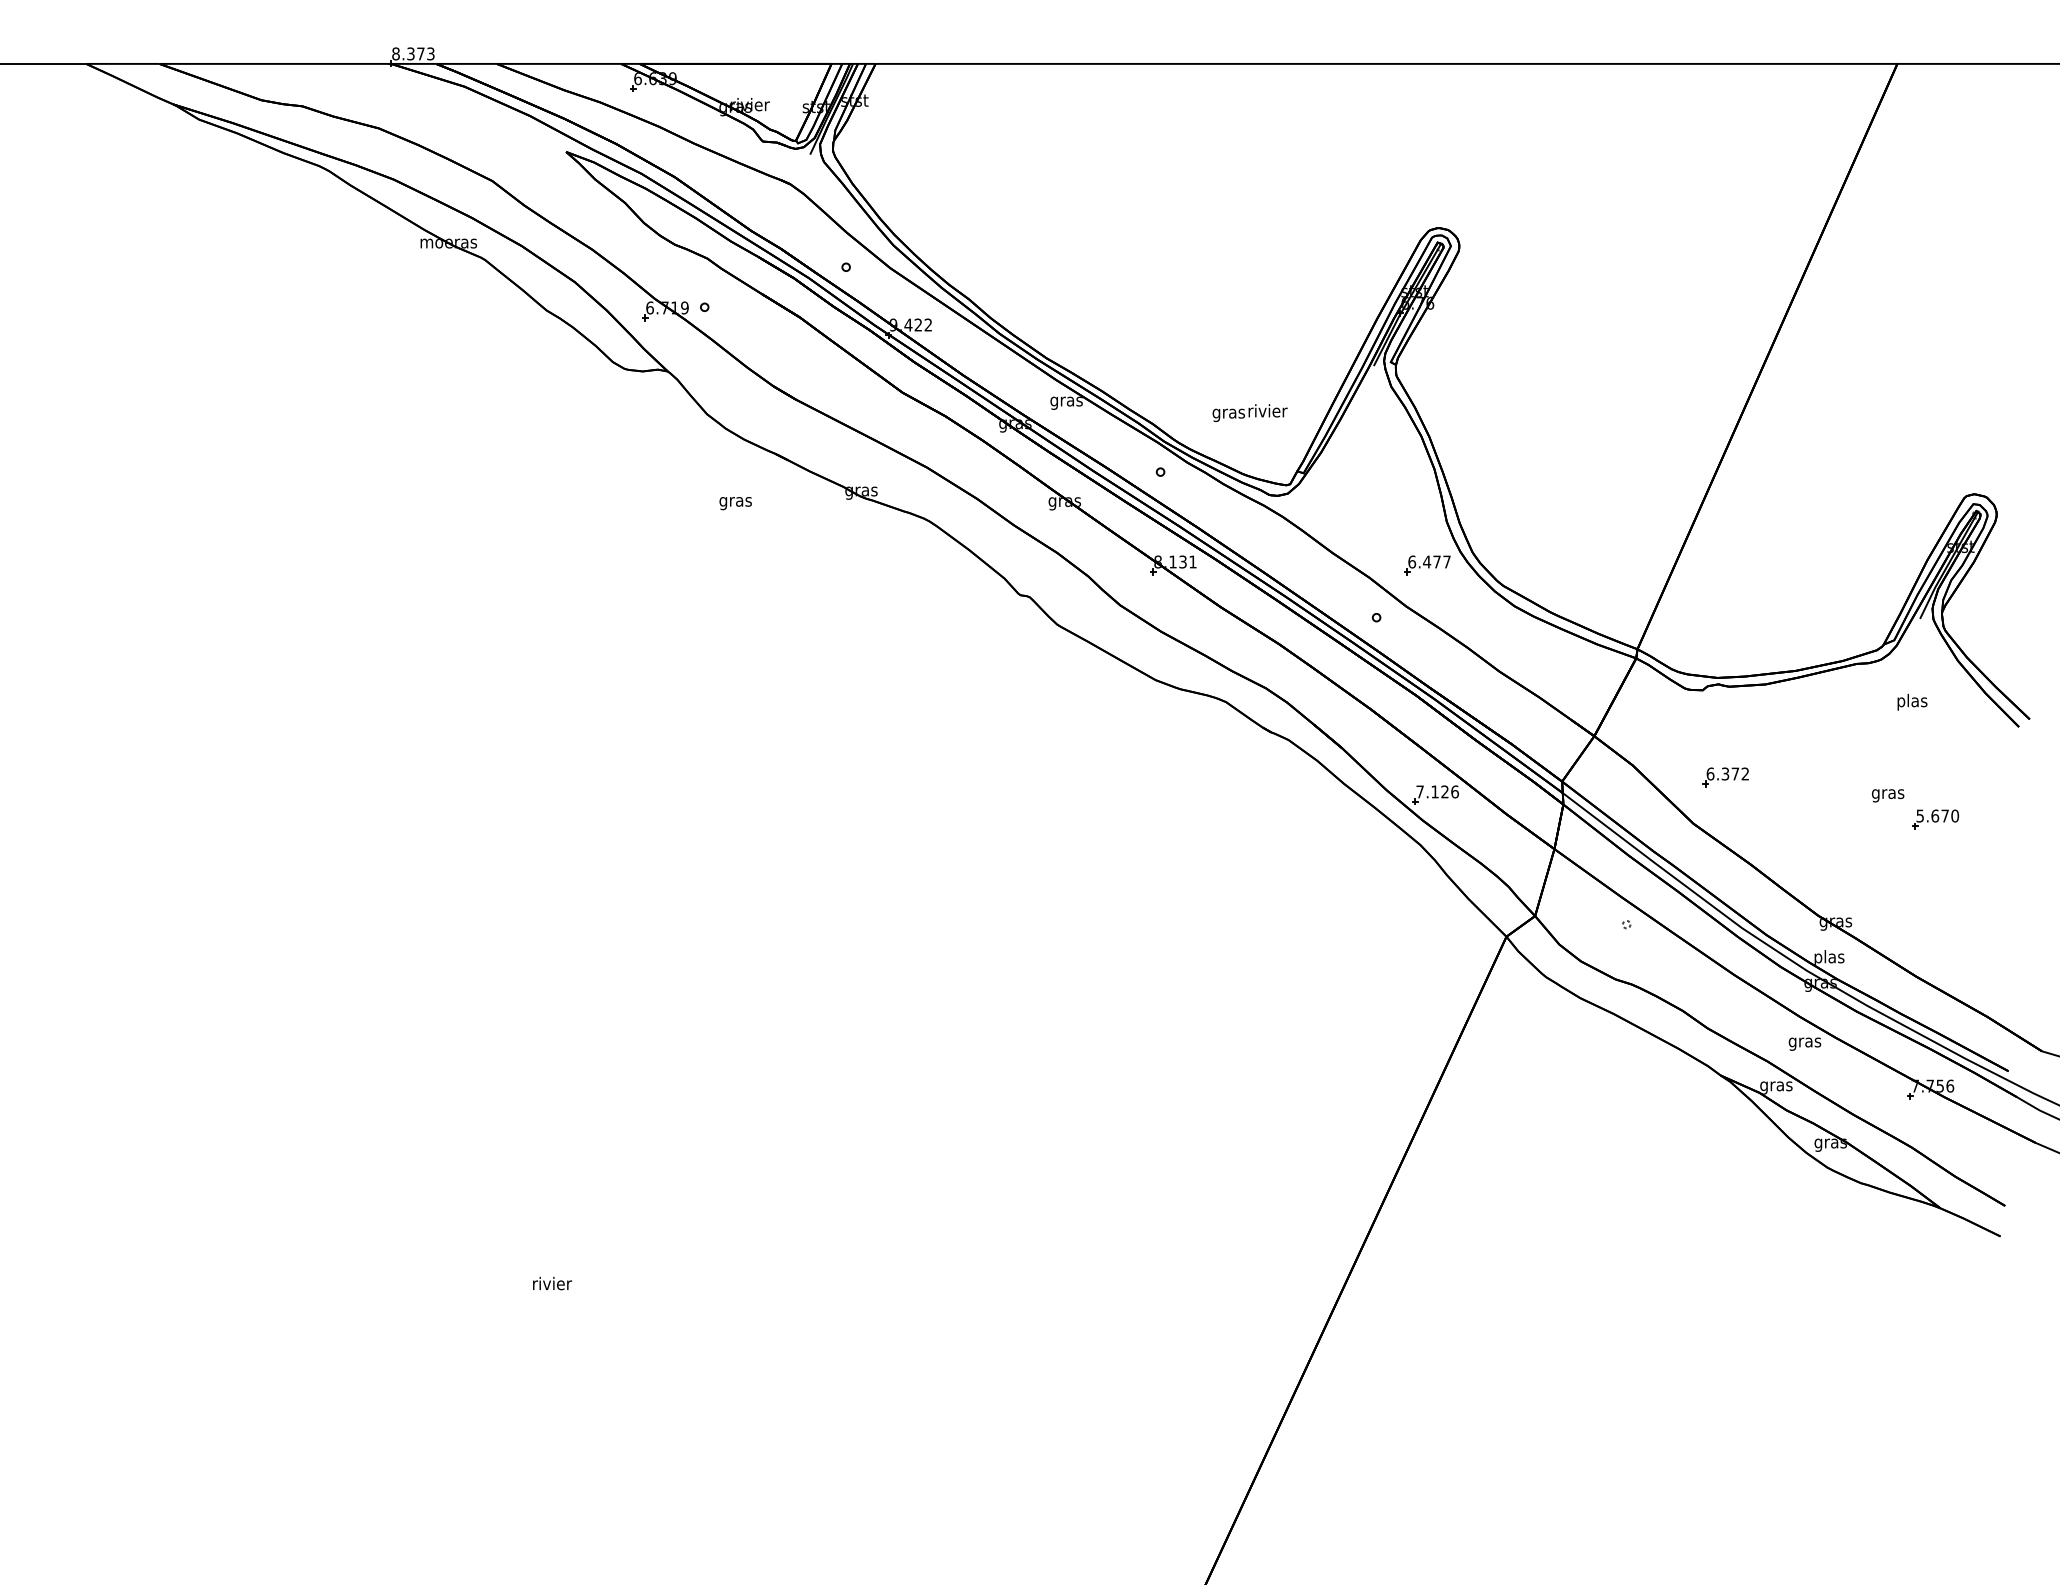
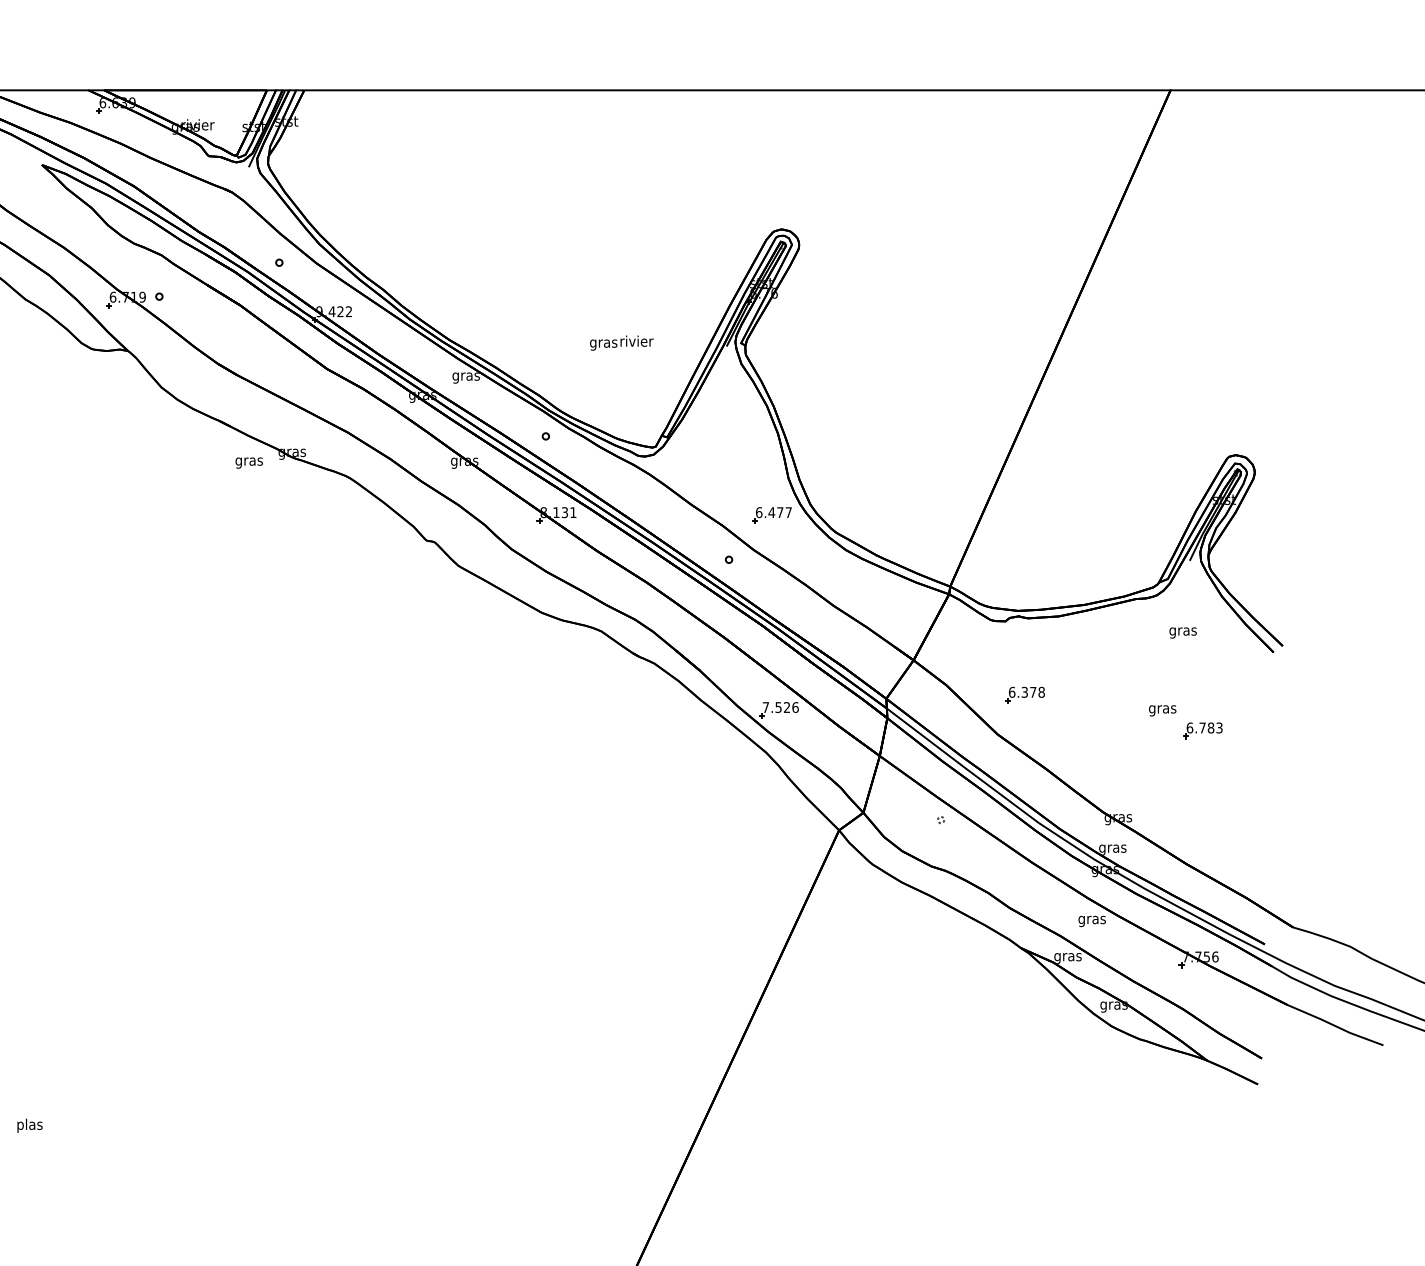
text: (1249, 412) -> (621, 342), moved
text: (735, 503) -> (249, 463), moved
text: (1912, 701) -> (1183, 630), plas -> gras
text: (1745, 773) -> (1041, 691), 6.372 -> 6.378
text: (1434, 791) -> (778, 707), 7.126 -> 7.526
text: (1937, 815) -> (1204, 727), 5.670 -> 6.783
text: (1829, 958) -> (1112, 848), plas -> gras
text: (552, 1284) -> (30, 1125), rivier -> plas

